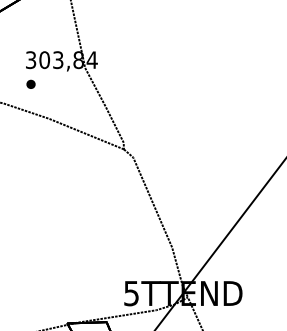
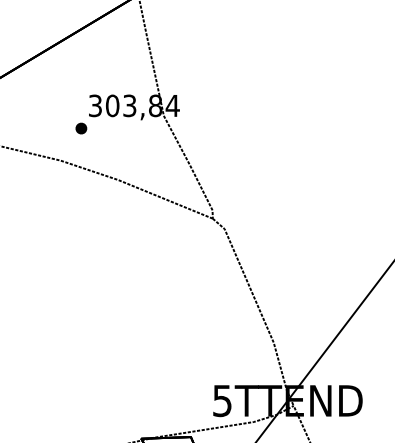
part: (31, 84) -> (81, 128), moved

